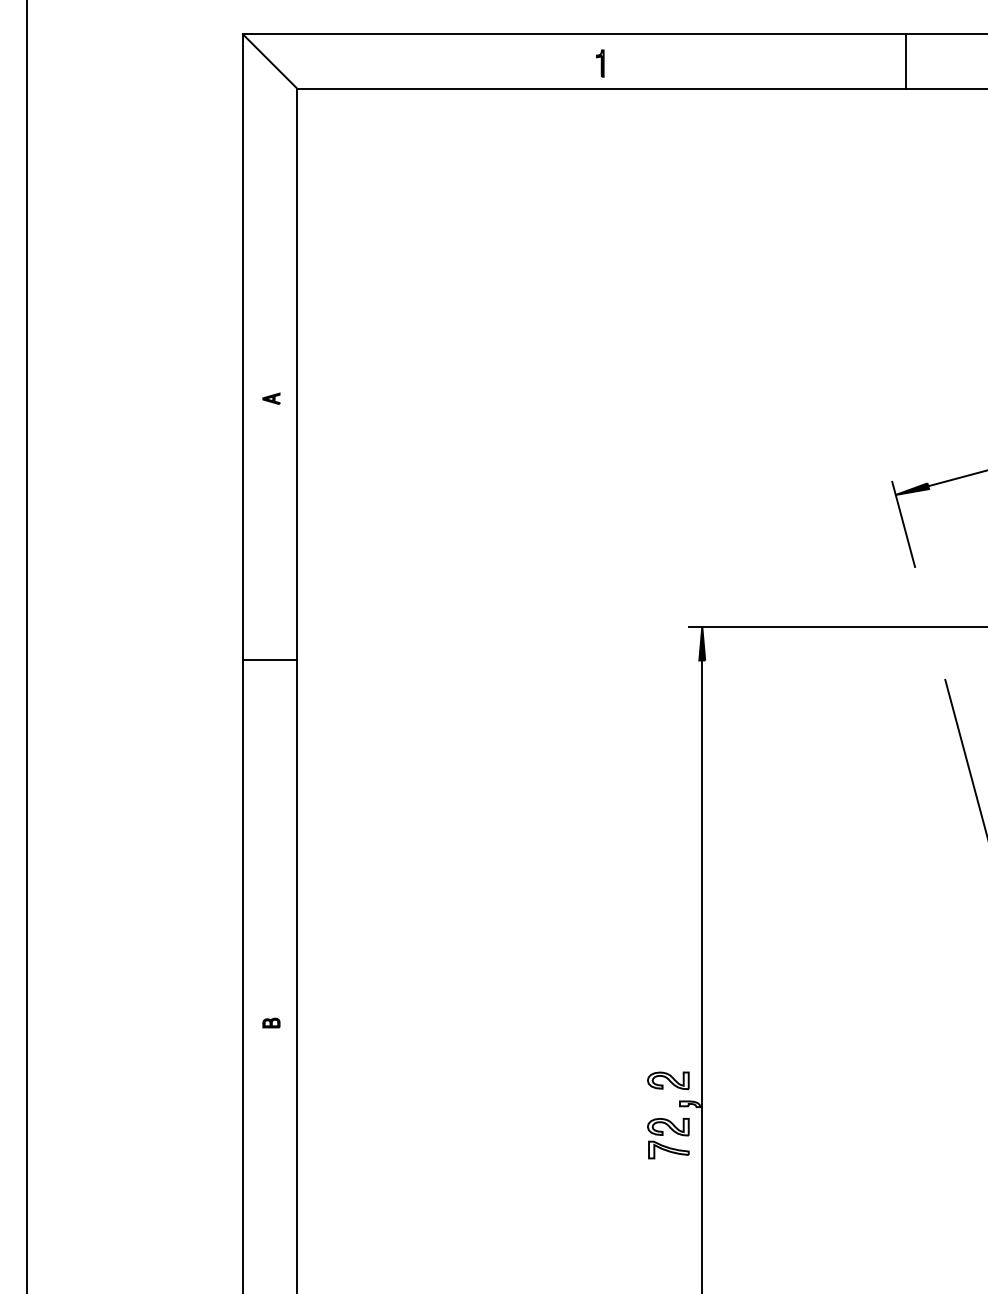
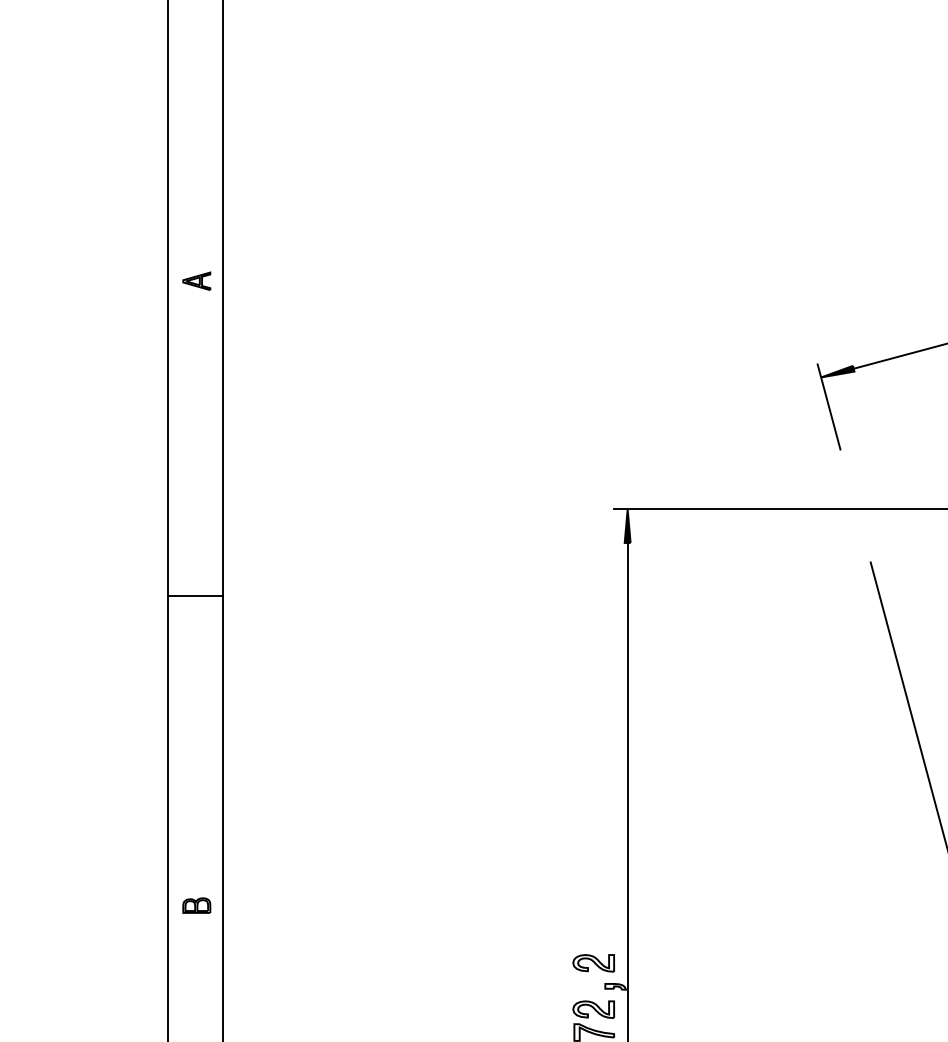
part: (271, 398) -> (196, 281), size x1.67
line: (270, 660) -> (195, 596), moved
part: (271, 1022) -> (196, 905), size x1.67

